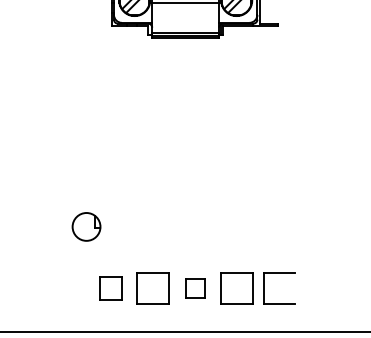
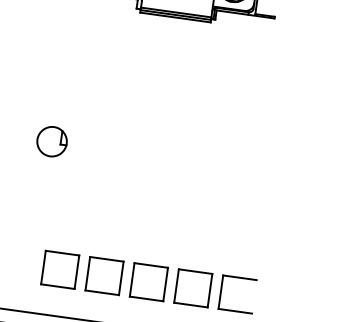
part: (86, 226) -> (52, 141), moved
part: (110, 288) -> (59, 269), size x1.43
part: (194, 288) -> (148, 282), size x1.67

